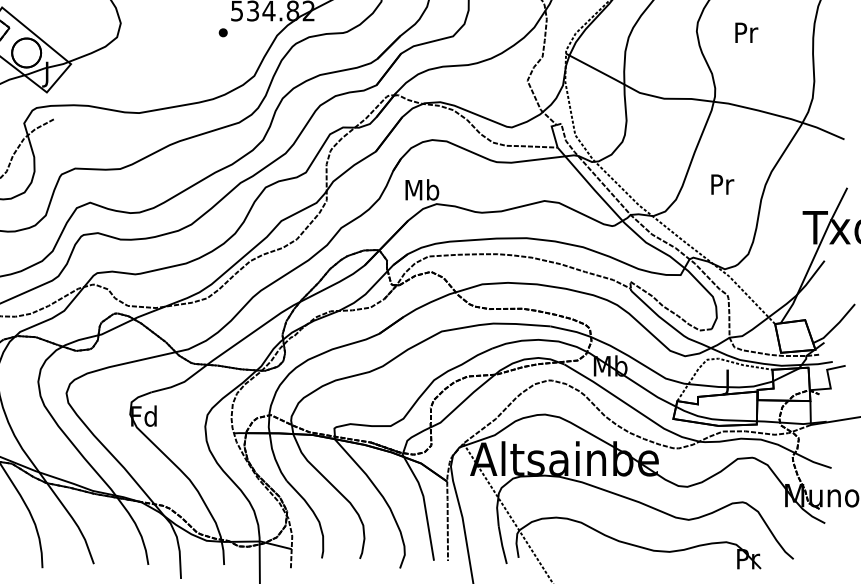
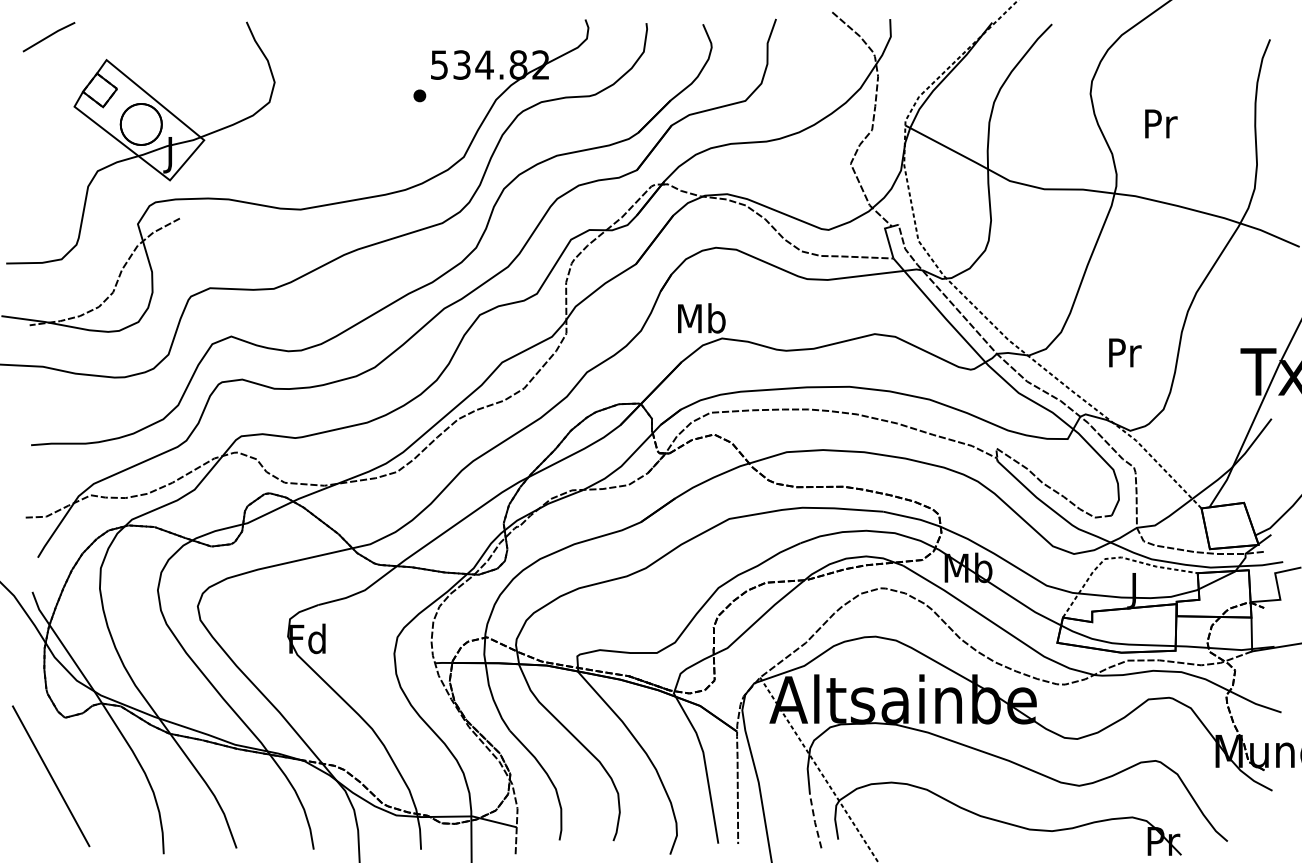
text: (746, 32) -> (1161, 123), moved
text: (722, 184) -> (1125, 352), moved
line: (501, 545) -> (814, 821), solid -> dashed

